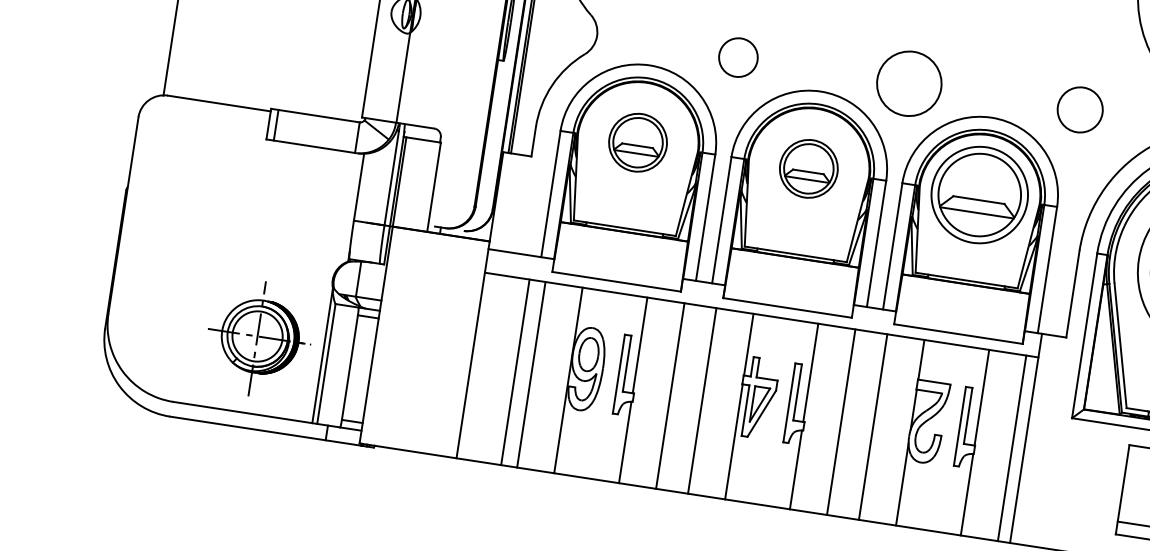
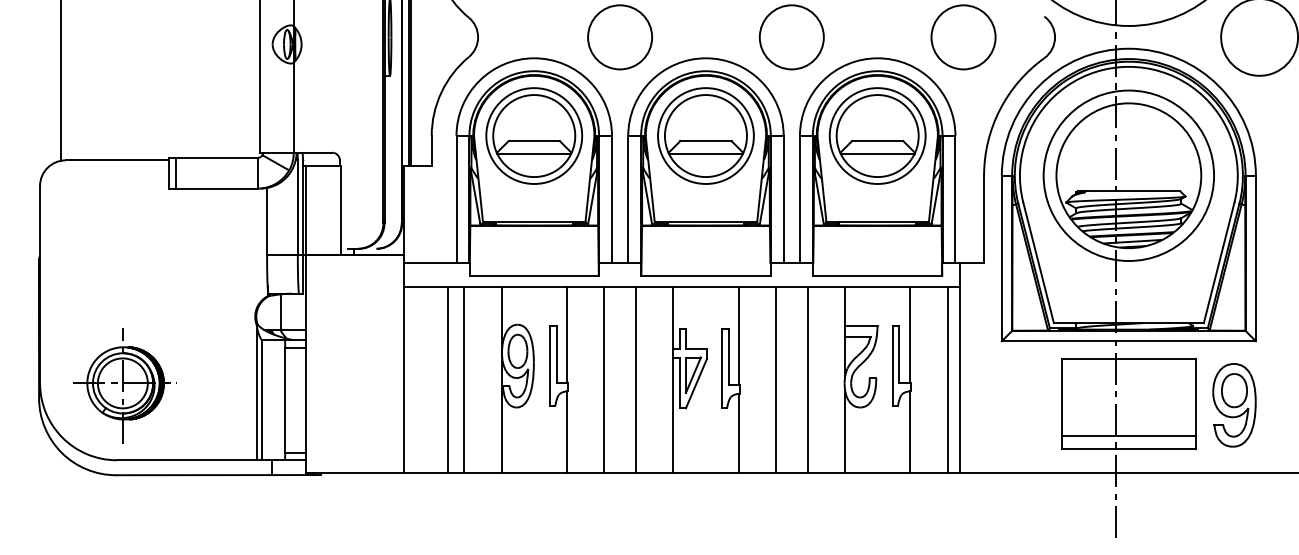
circle: (738, 57) -> (620, 37), size x1.67
circle: (1080, 110) -> (963, 37), size x1.43
part: (638, 142) -> (534, 135), size x1.67
part: (808, 168) -> (705, 135), size x1.67
part: (258, 338) -> (124, 385), moved

